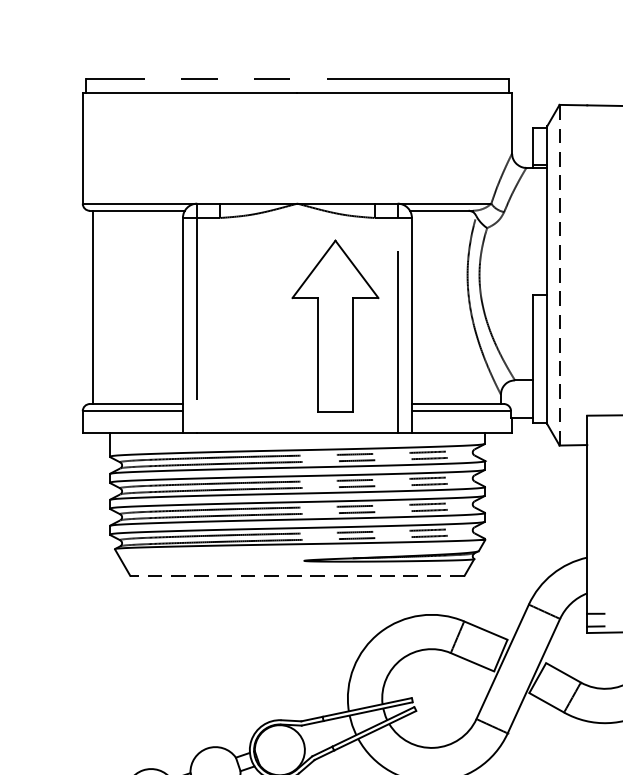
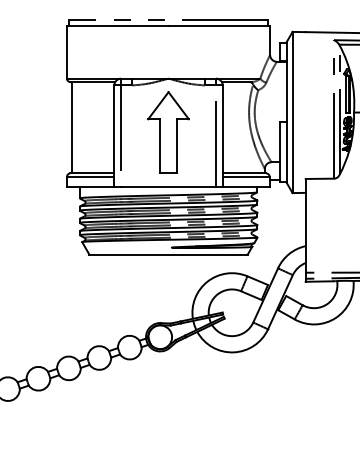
line: (559, 275) -> (292, 112), dashed -> solid
part: (335, 325) -> (168, 132), moved
line: (297, 575) -> (168, 254), dashed -> solid

